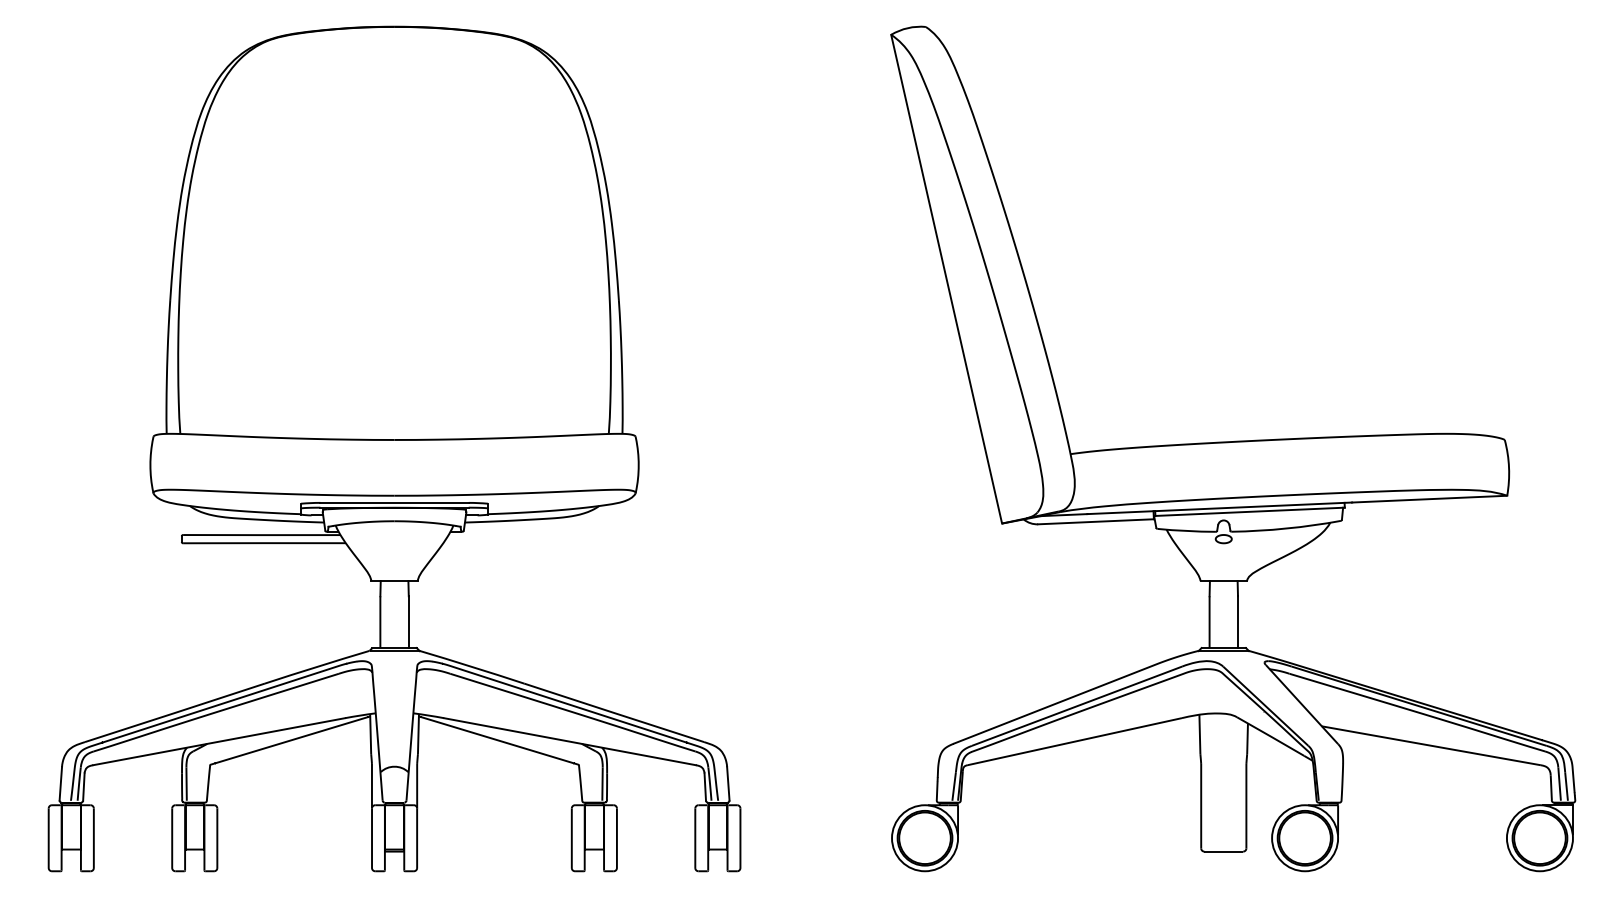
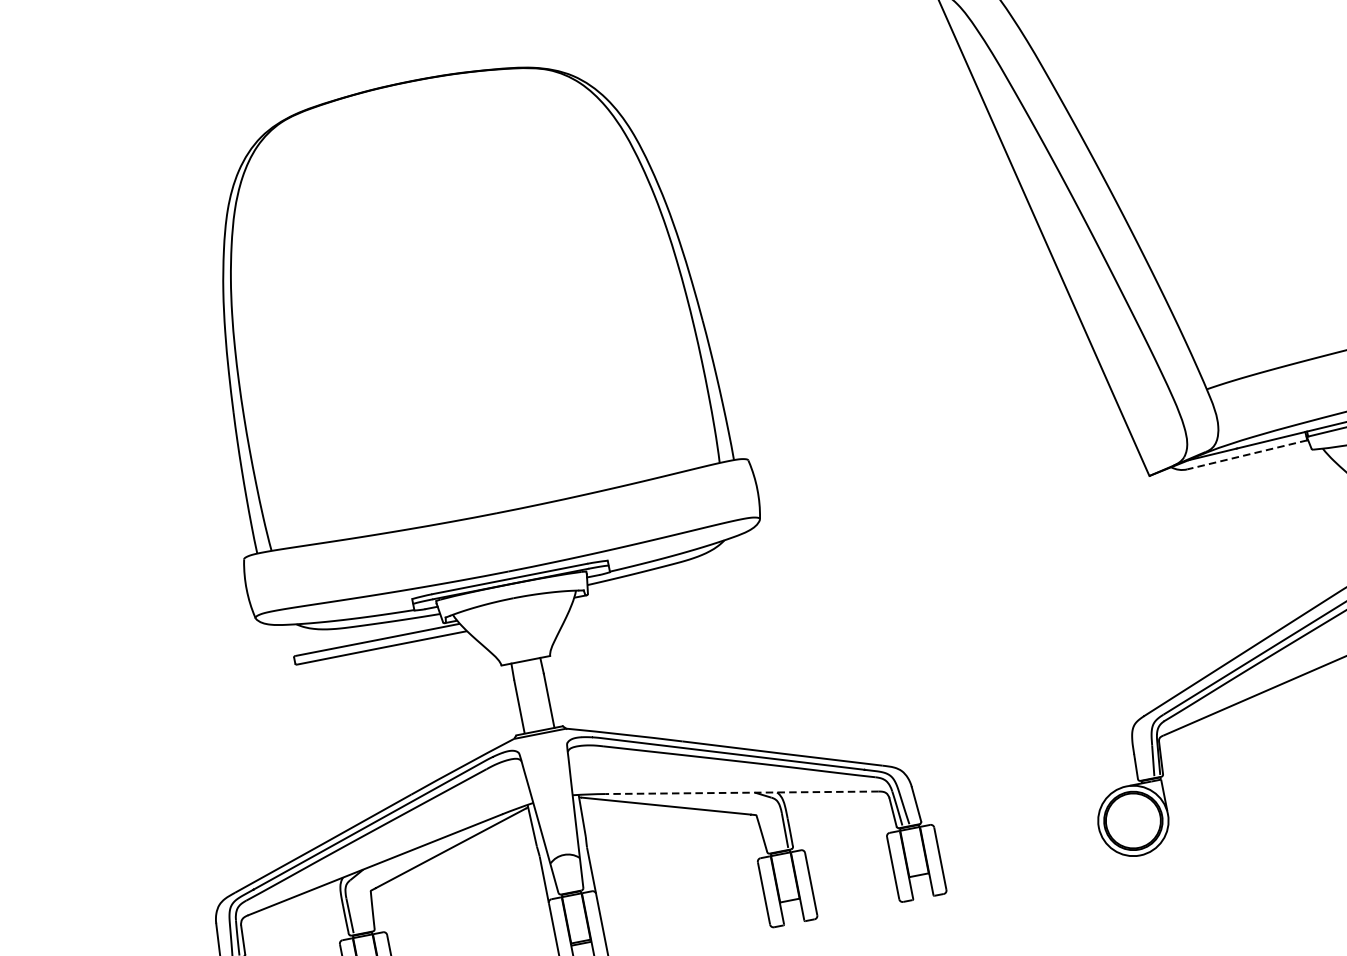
line: (1096, 521) -> (1247, 454), solid -> dashed
line: (569, 741) -> (741, 792), solid -> dashed

